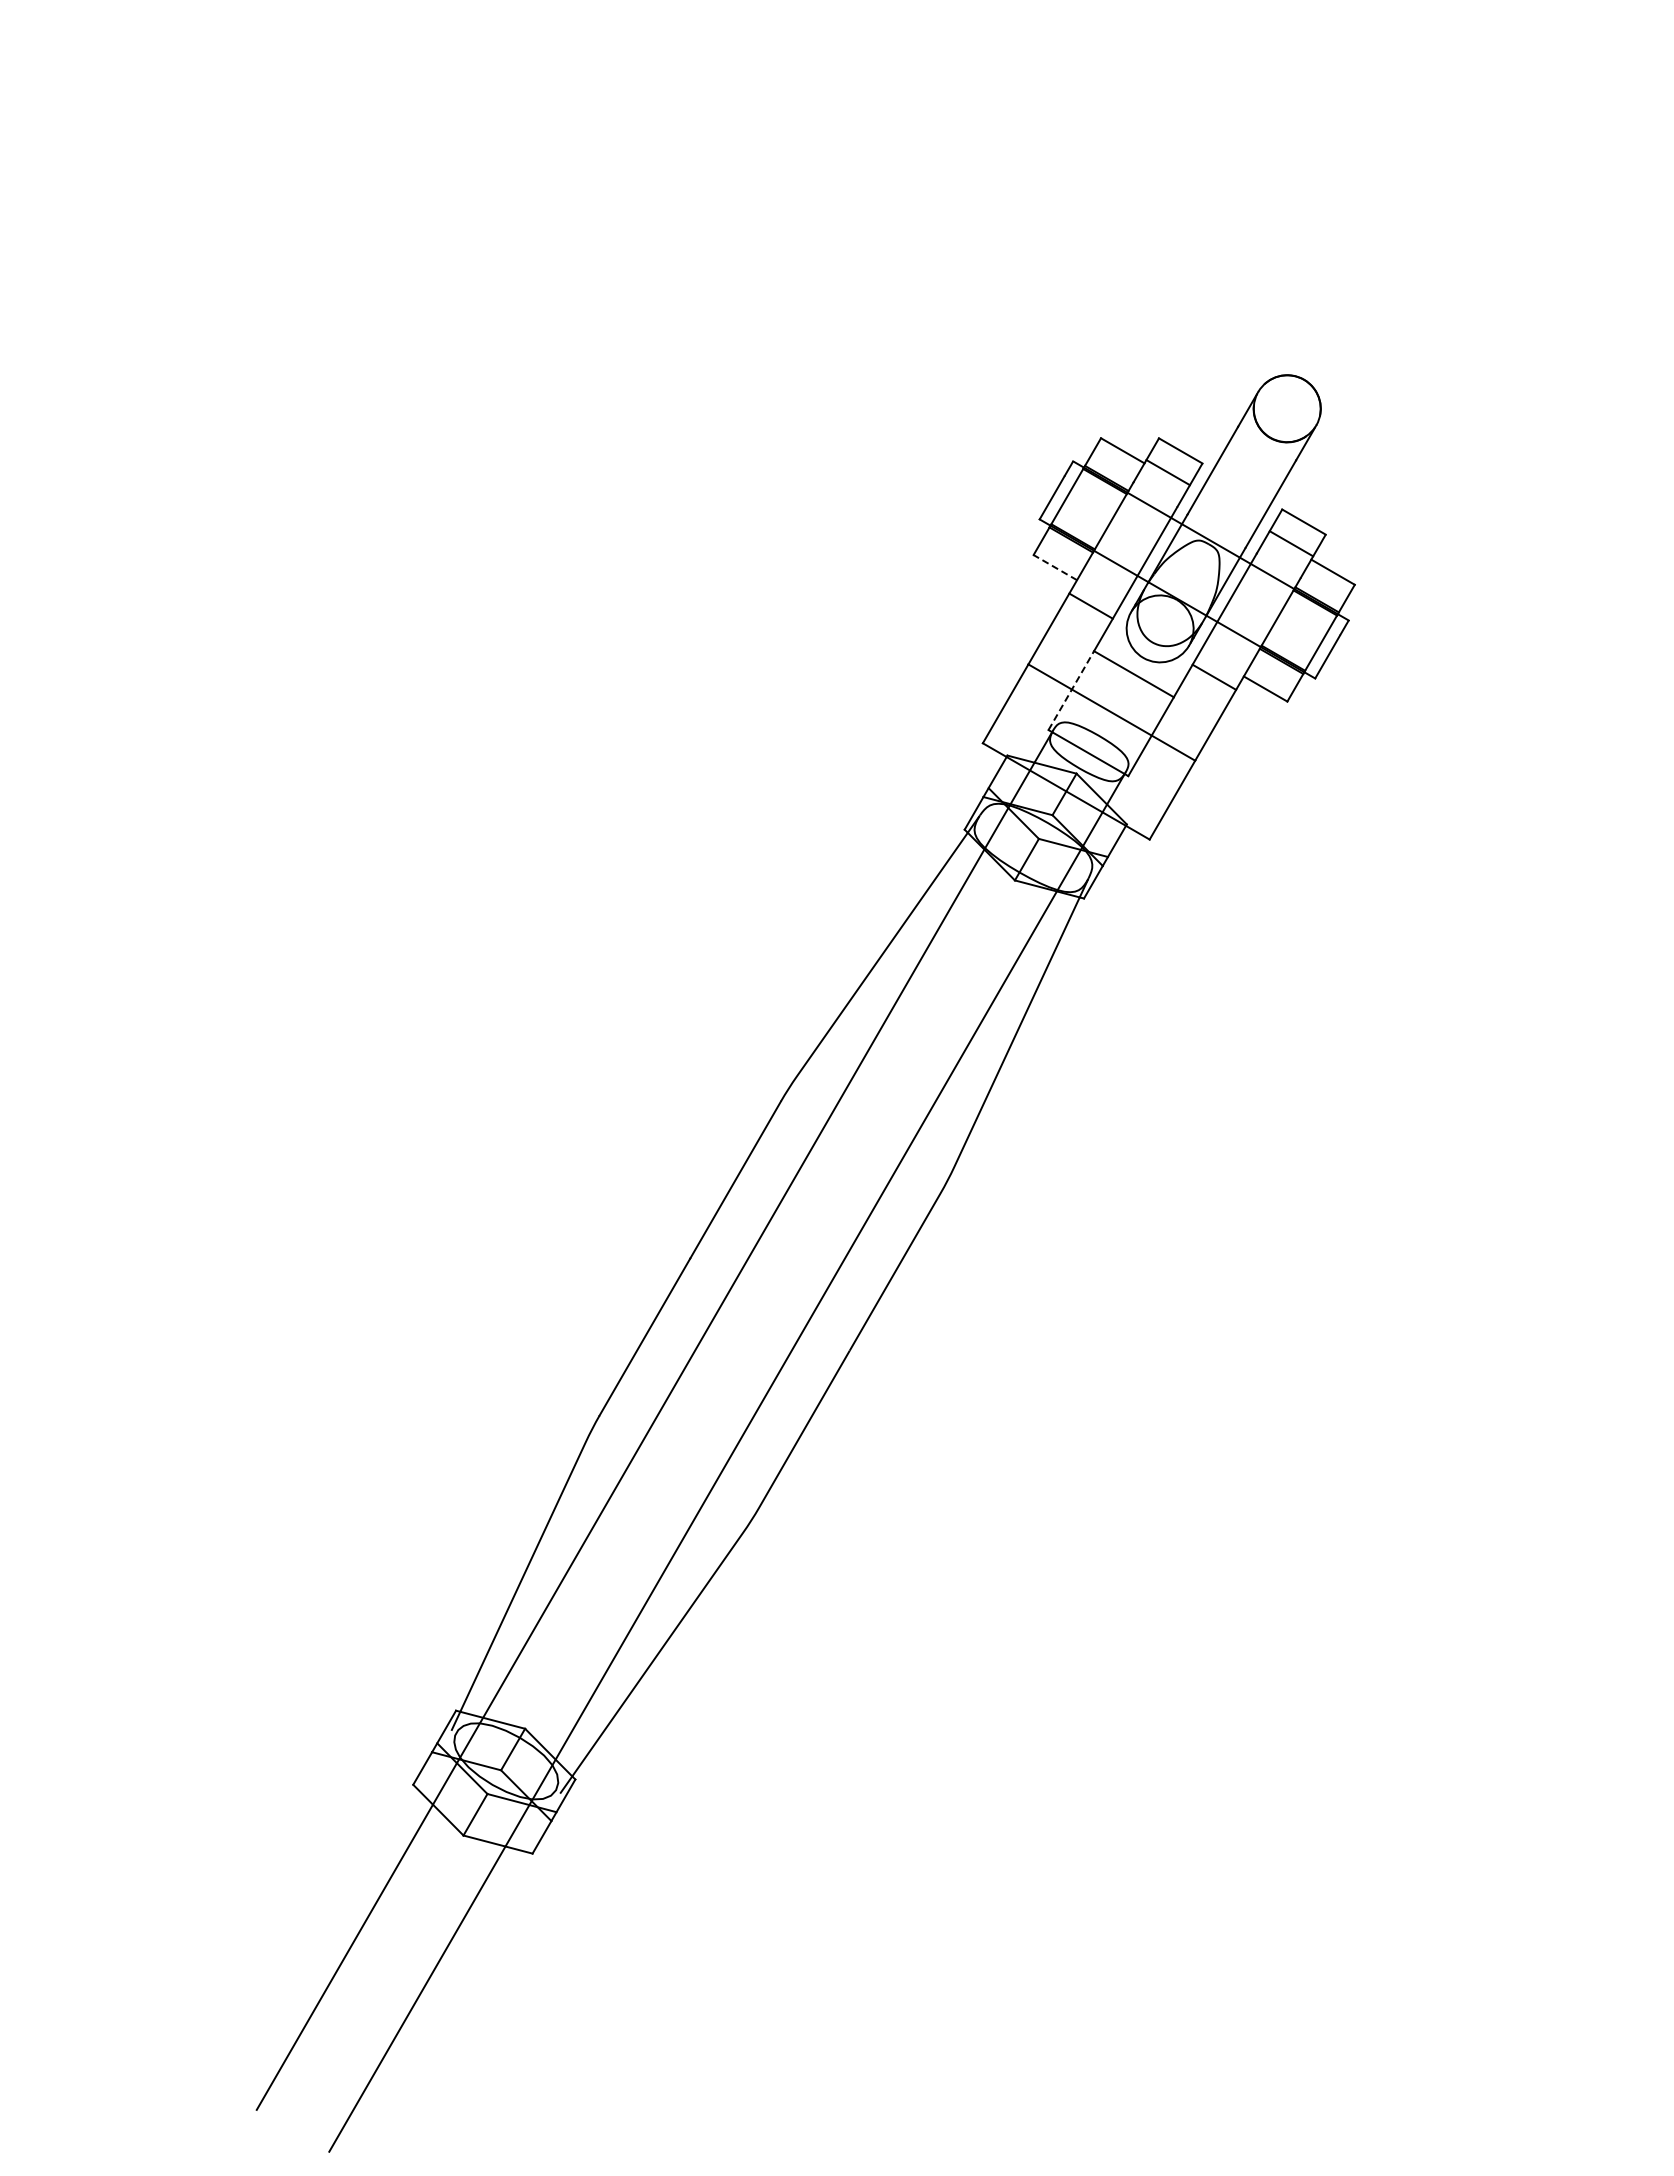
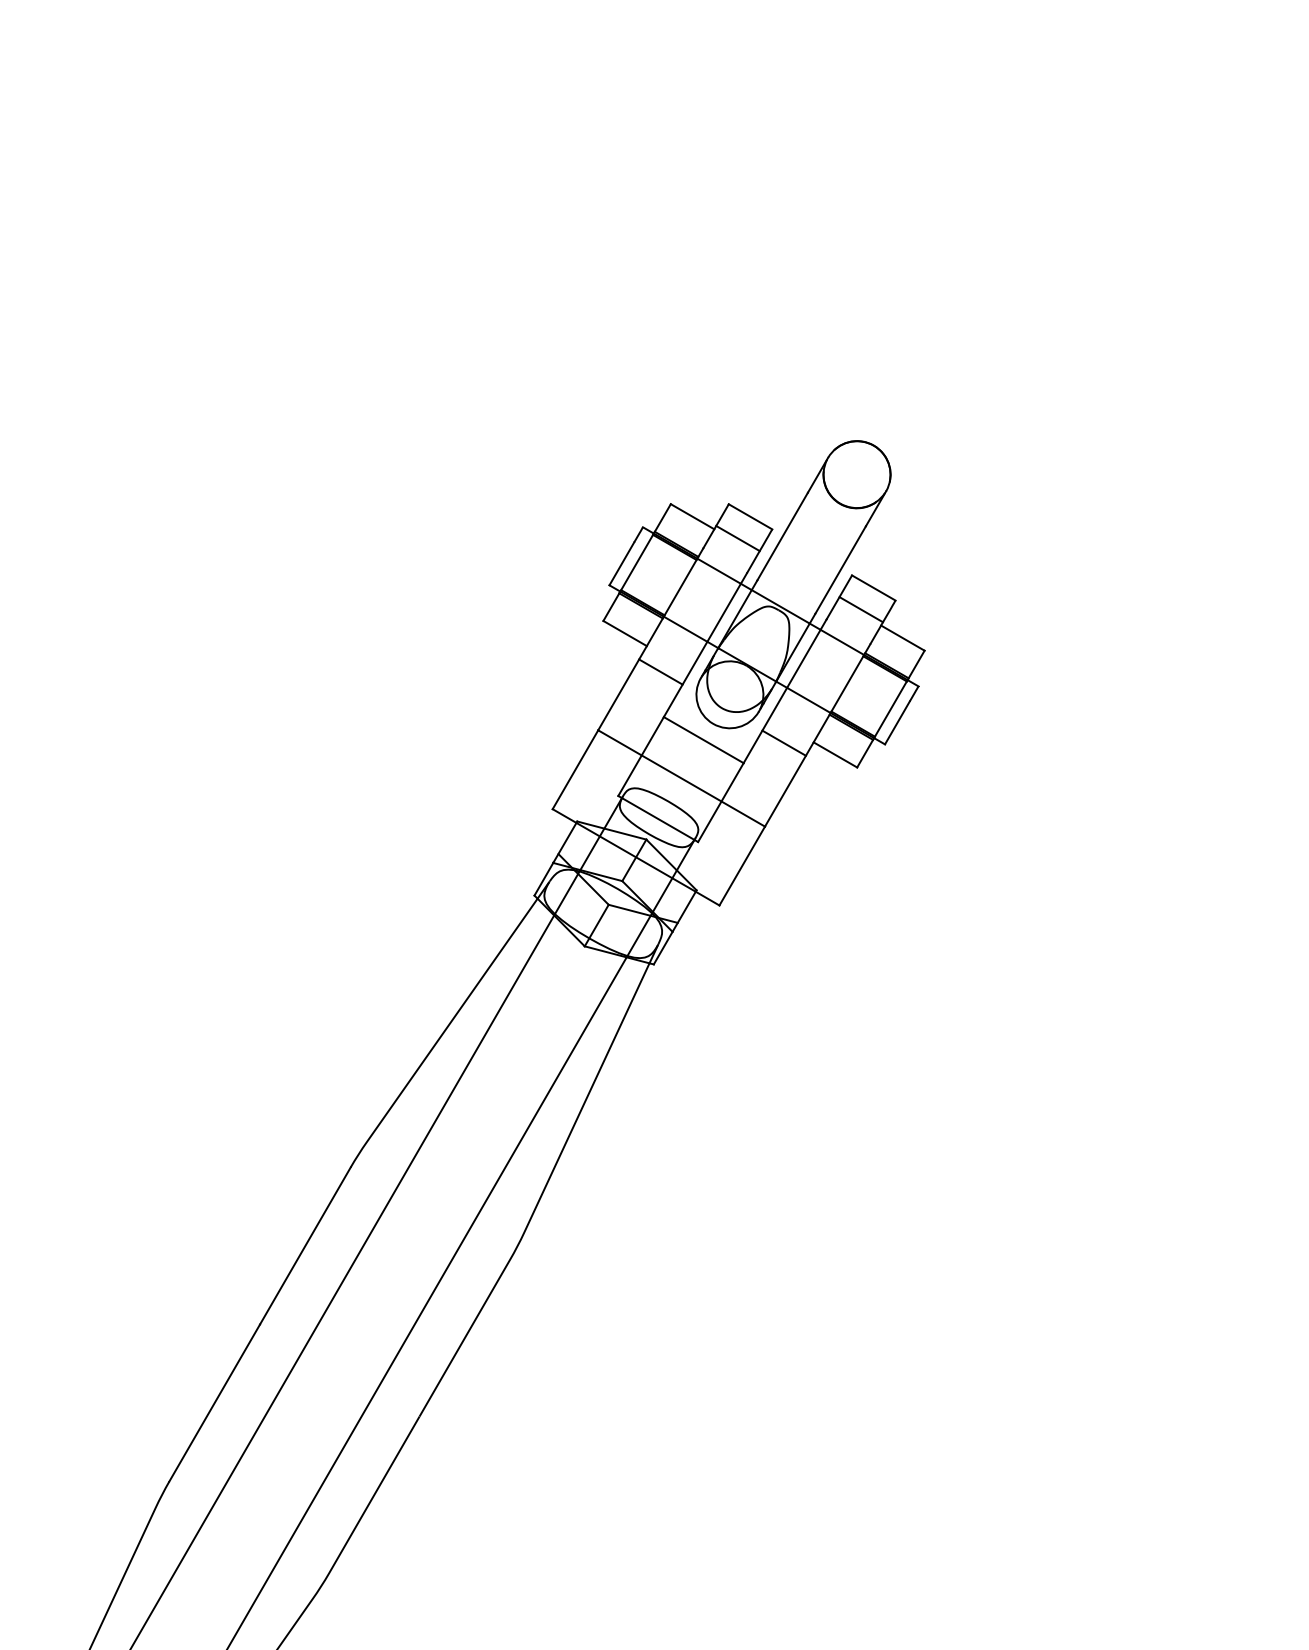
line: (1054, 567) -> (624, 633), dashed -> solid
line: (1071, 690) -> (641, 756), dashed -> solid

